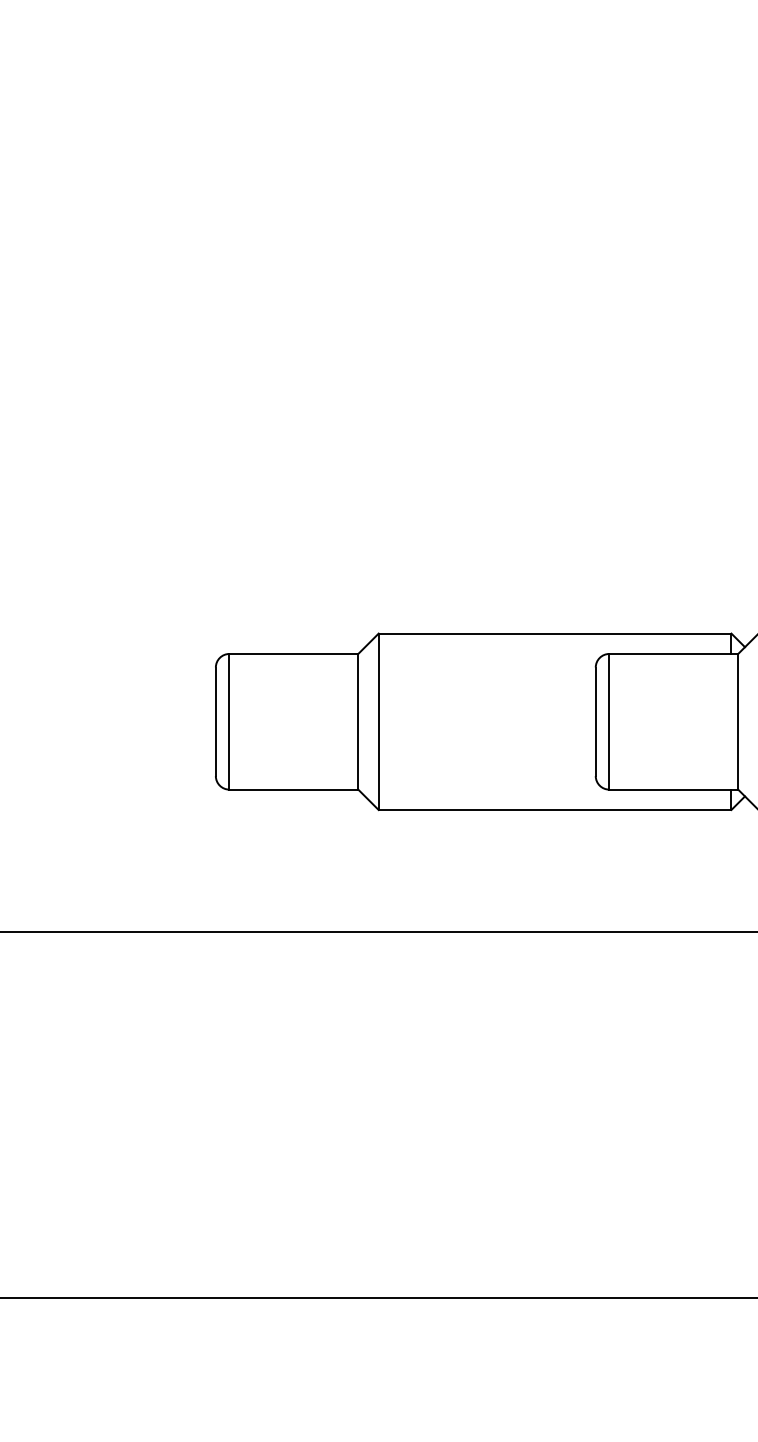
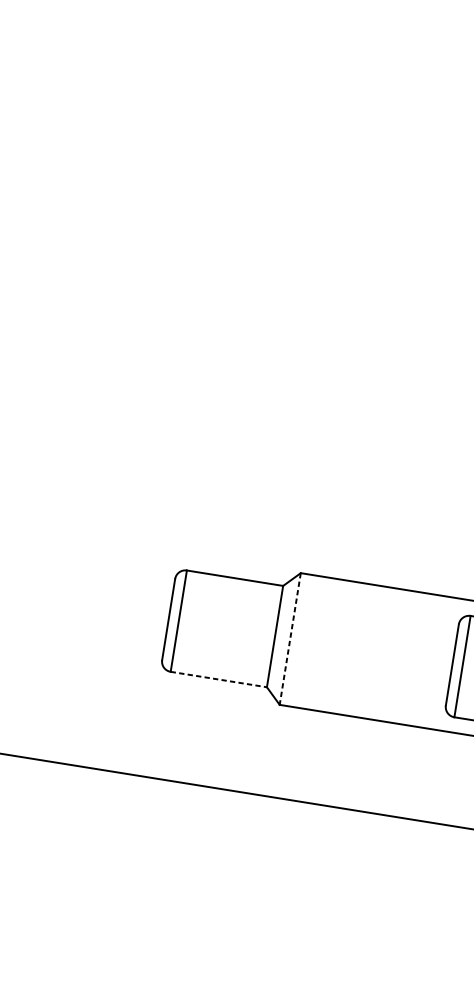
line: (378, 722) -> (290, 639), solid -> dashed
line: (294, 789) -> (219, 679), solid -> dashed

